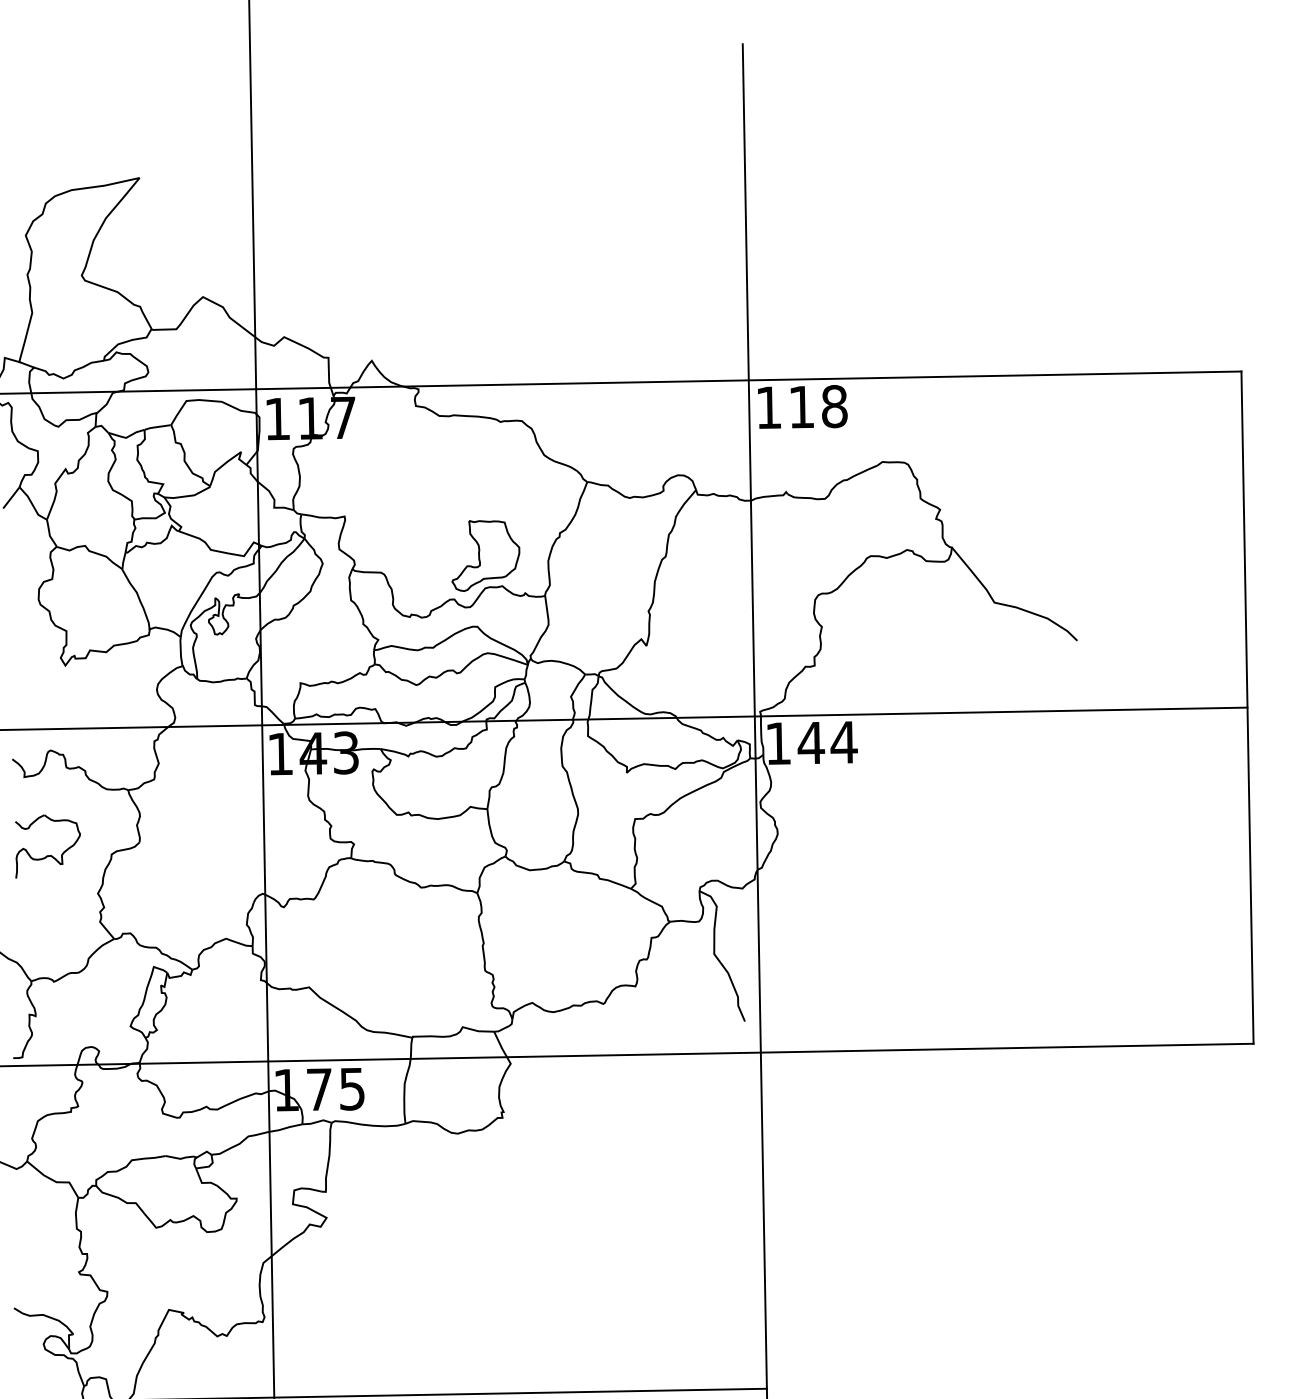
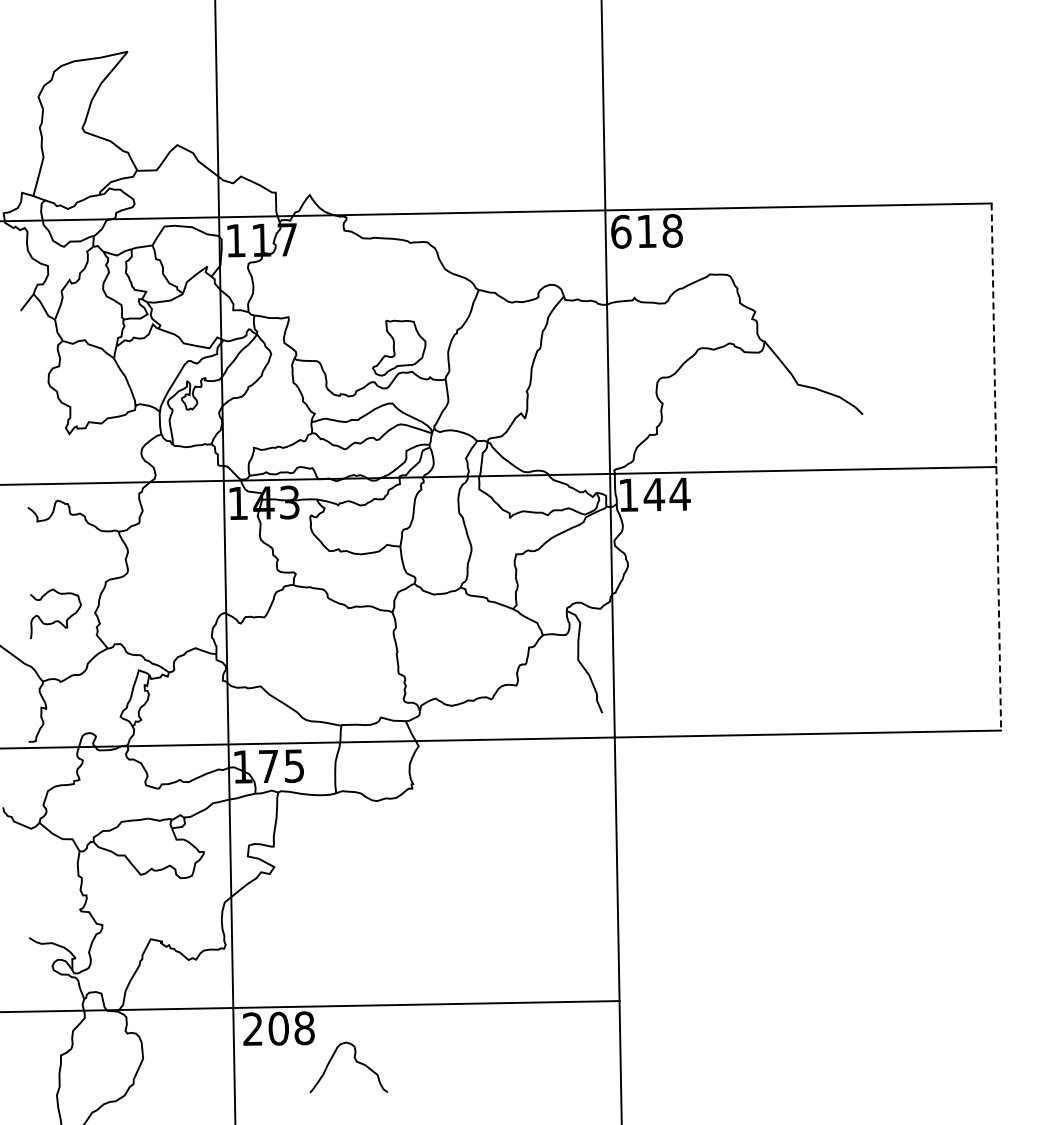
text: (769, 407) -> (621, 231), 118 -> 618
line: (1247, 708) -> (996, 467), solid -> dashed
part: (47, 854) -> (55, 620), moved

